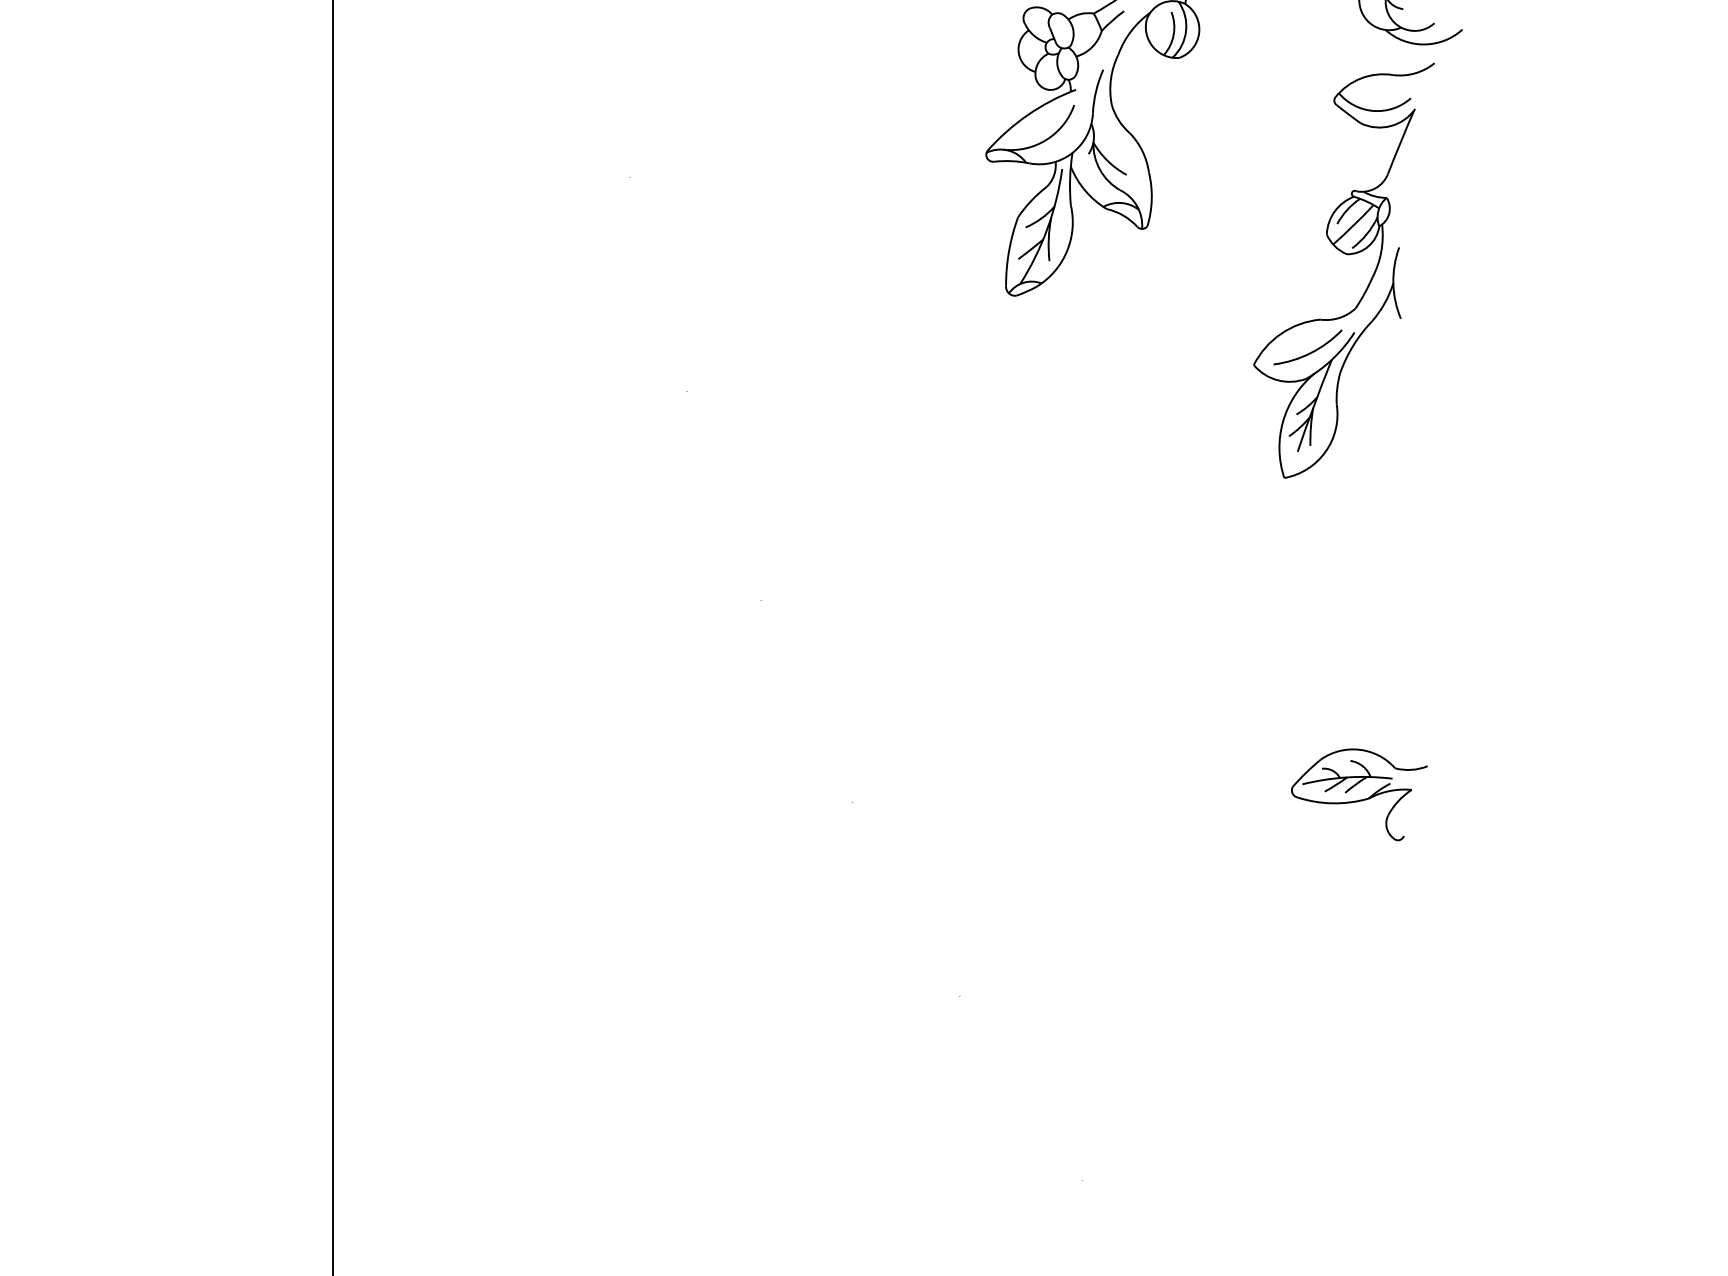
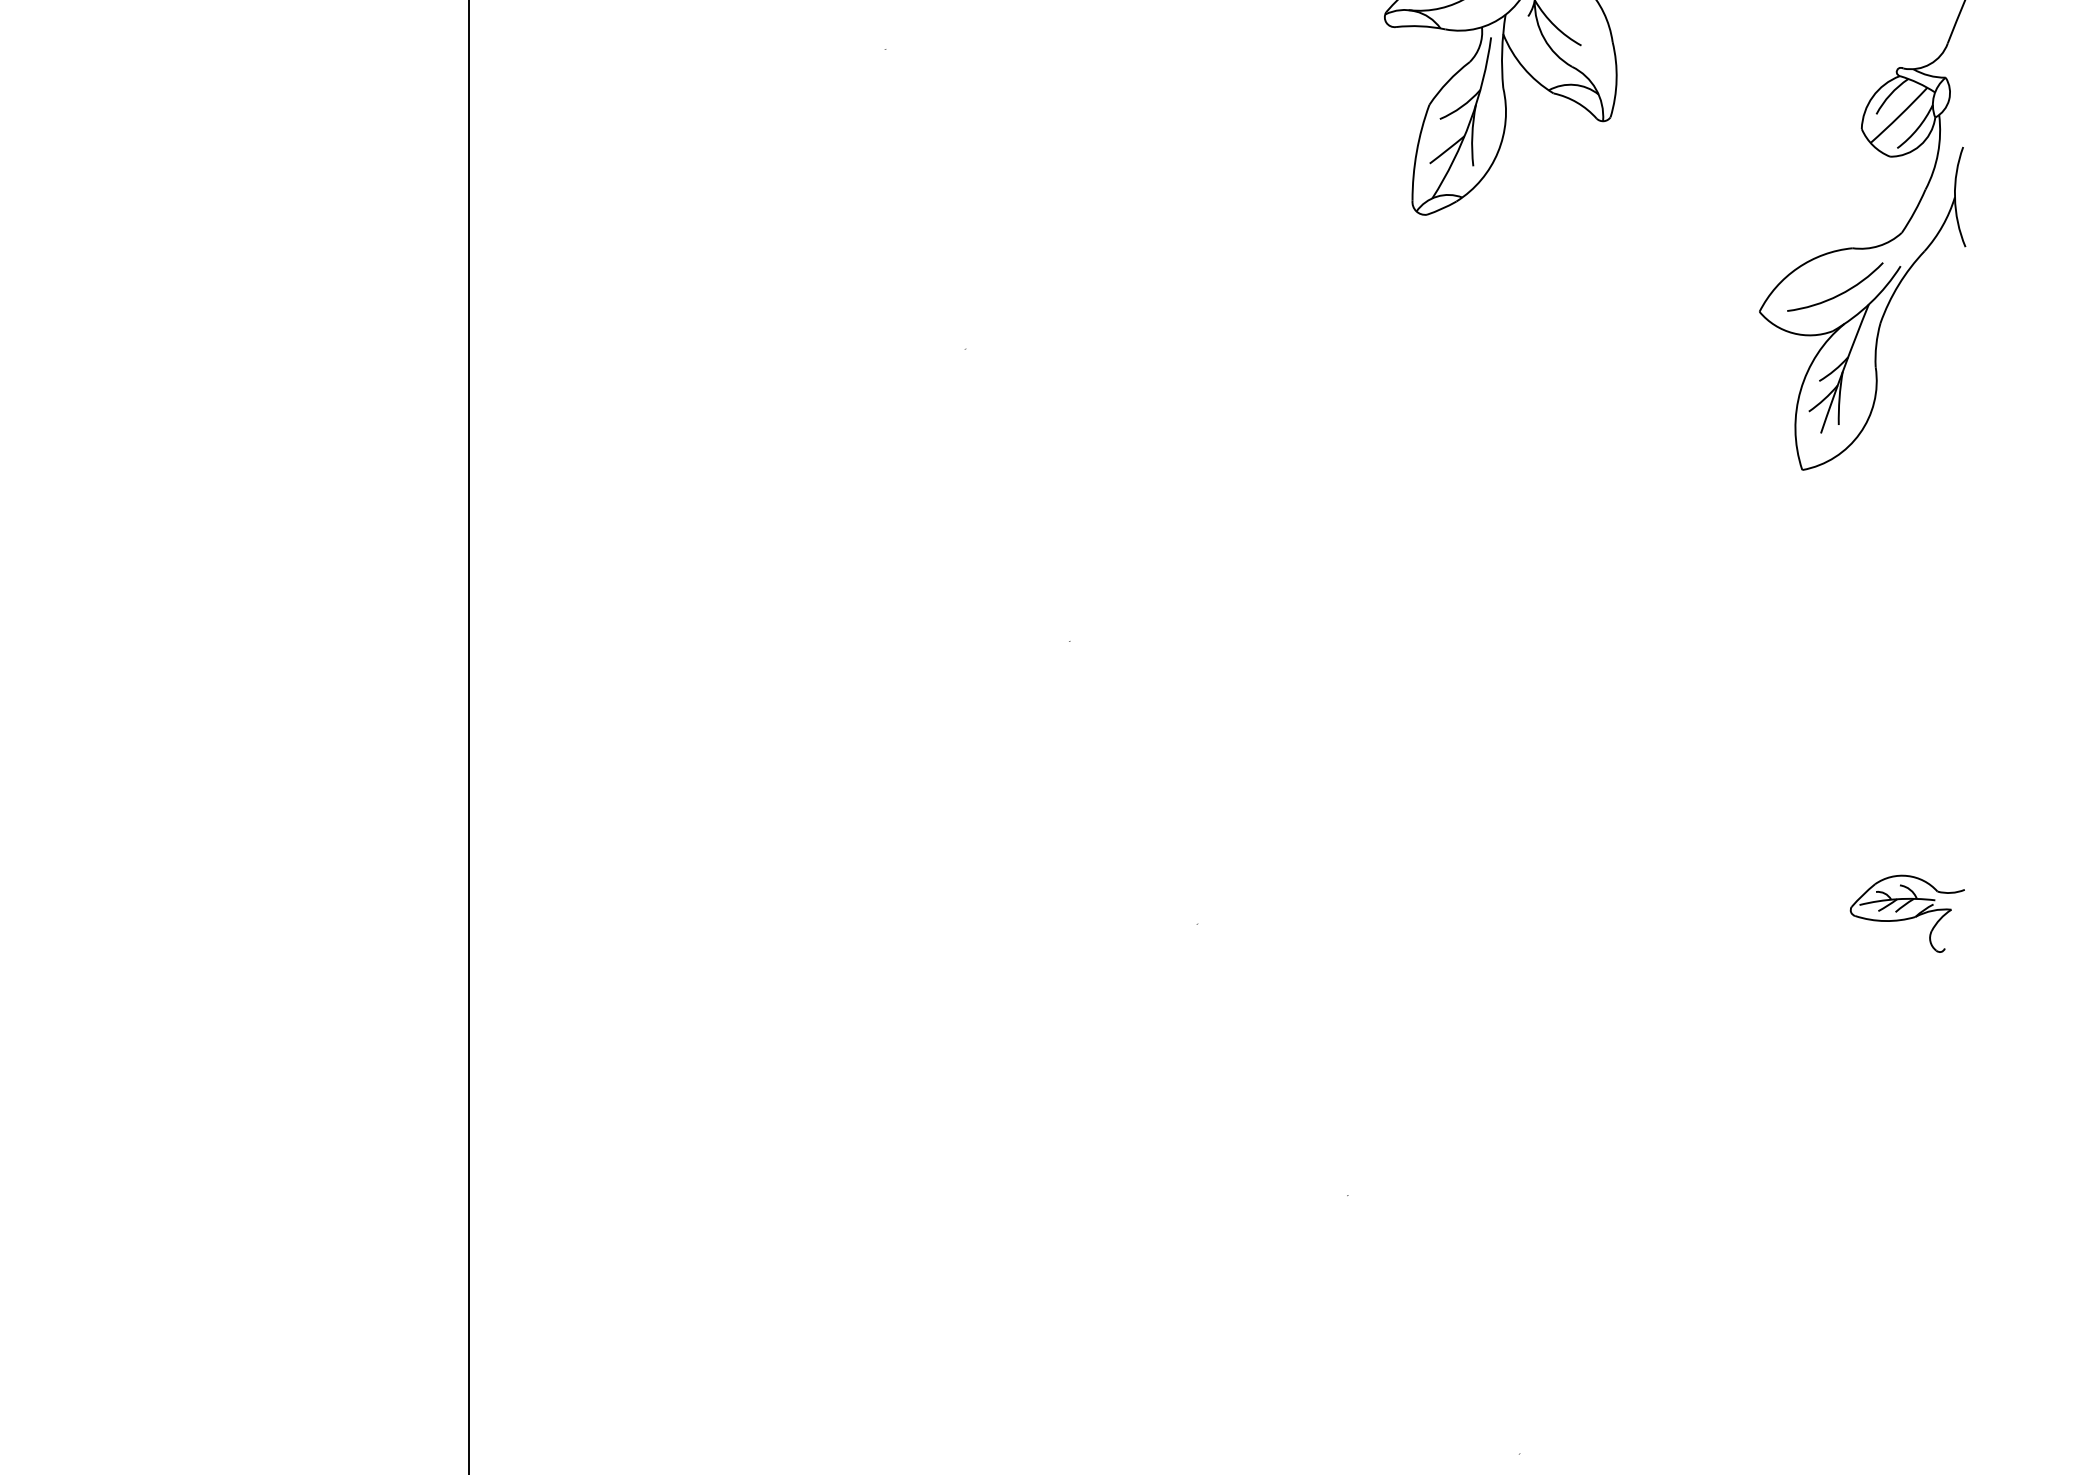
part: (1359, 794) -> (1907, 913), size x0.6

